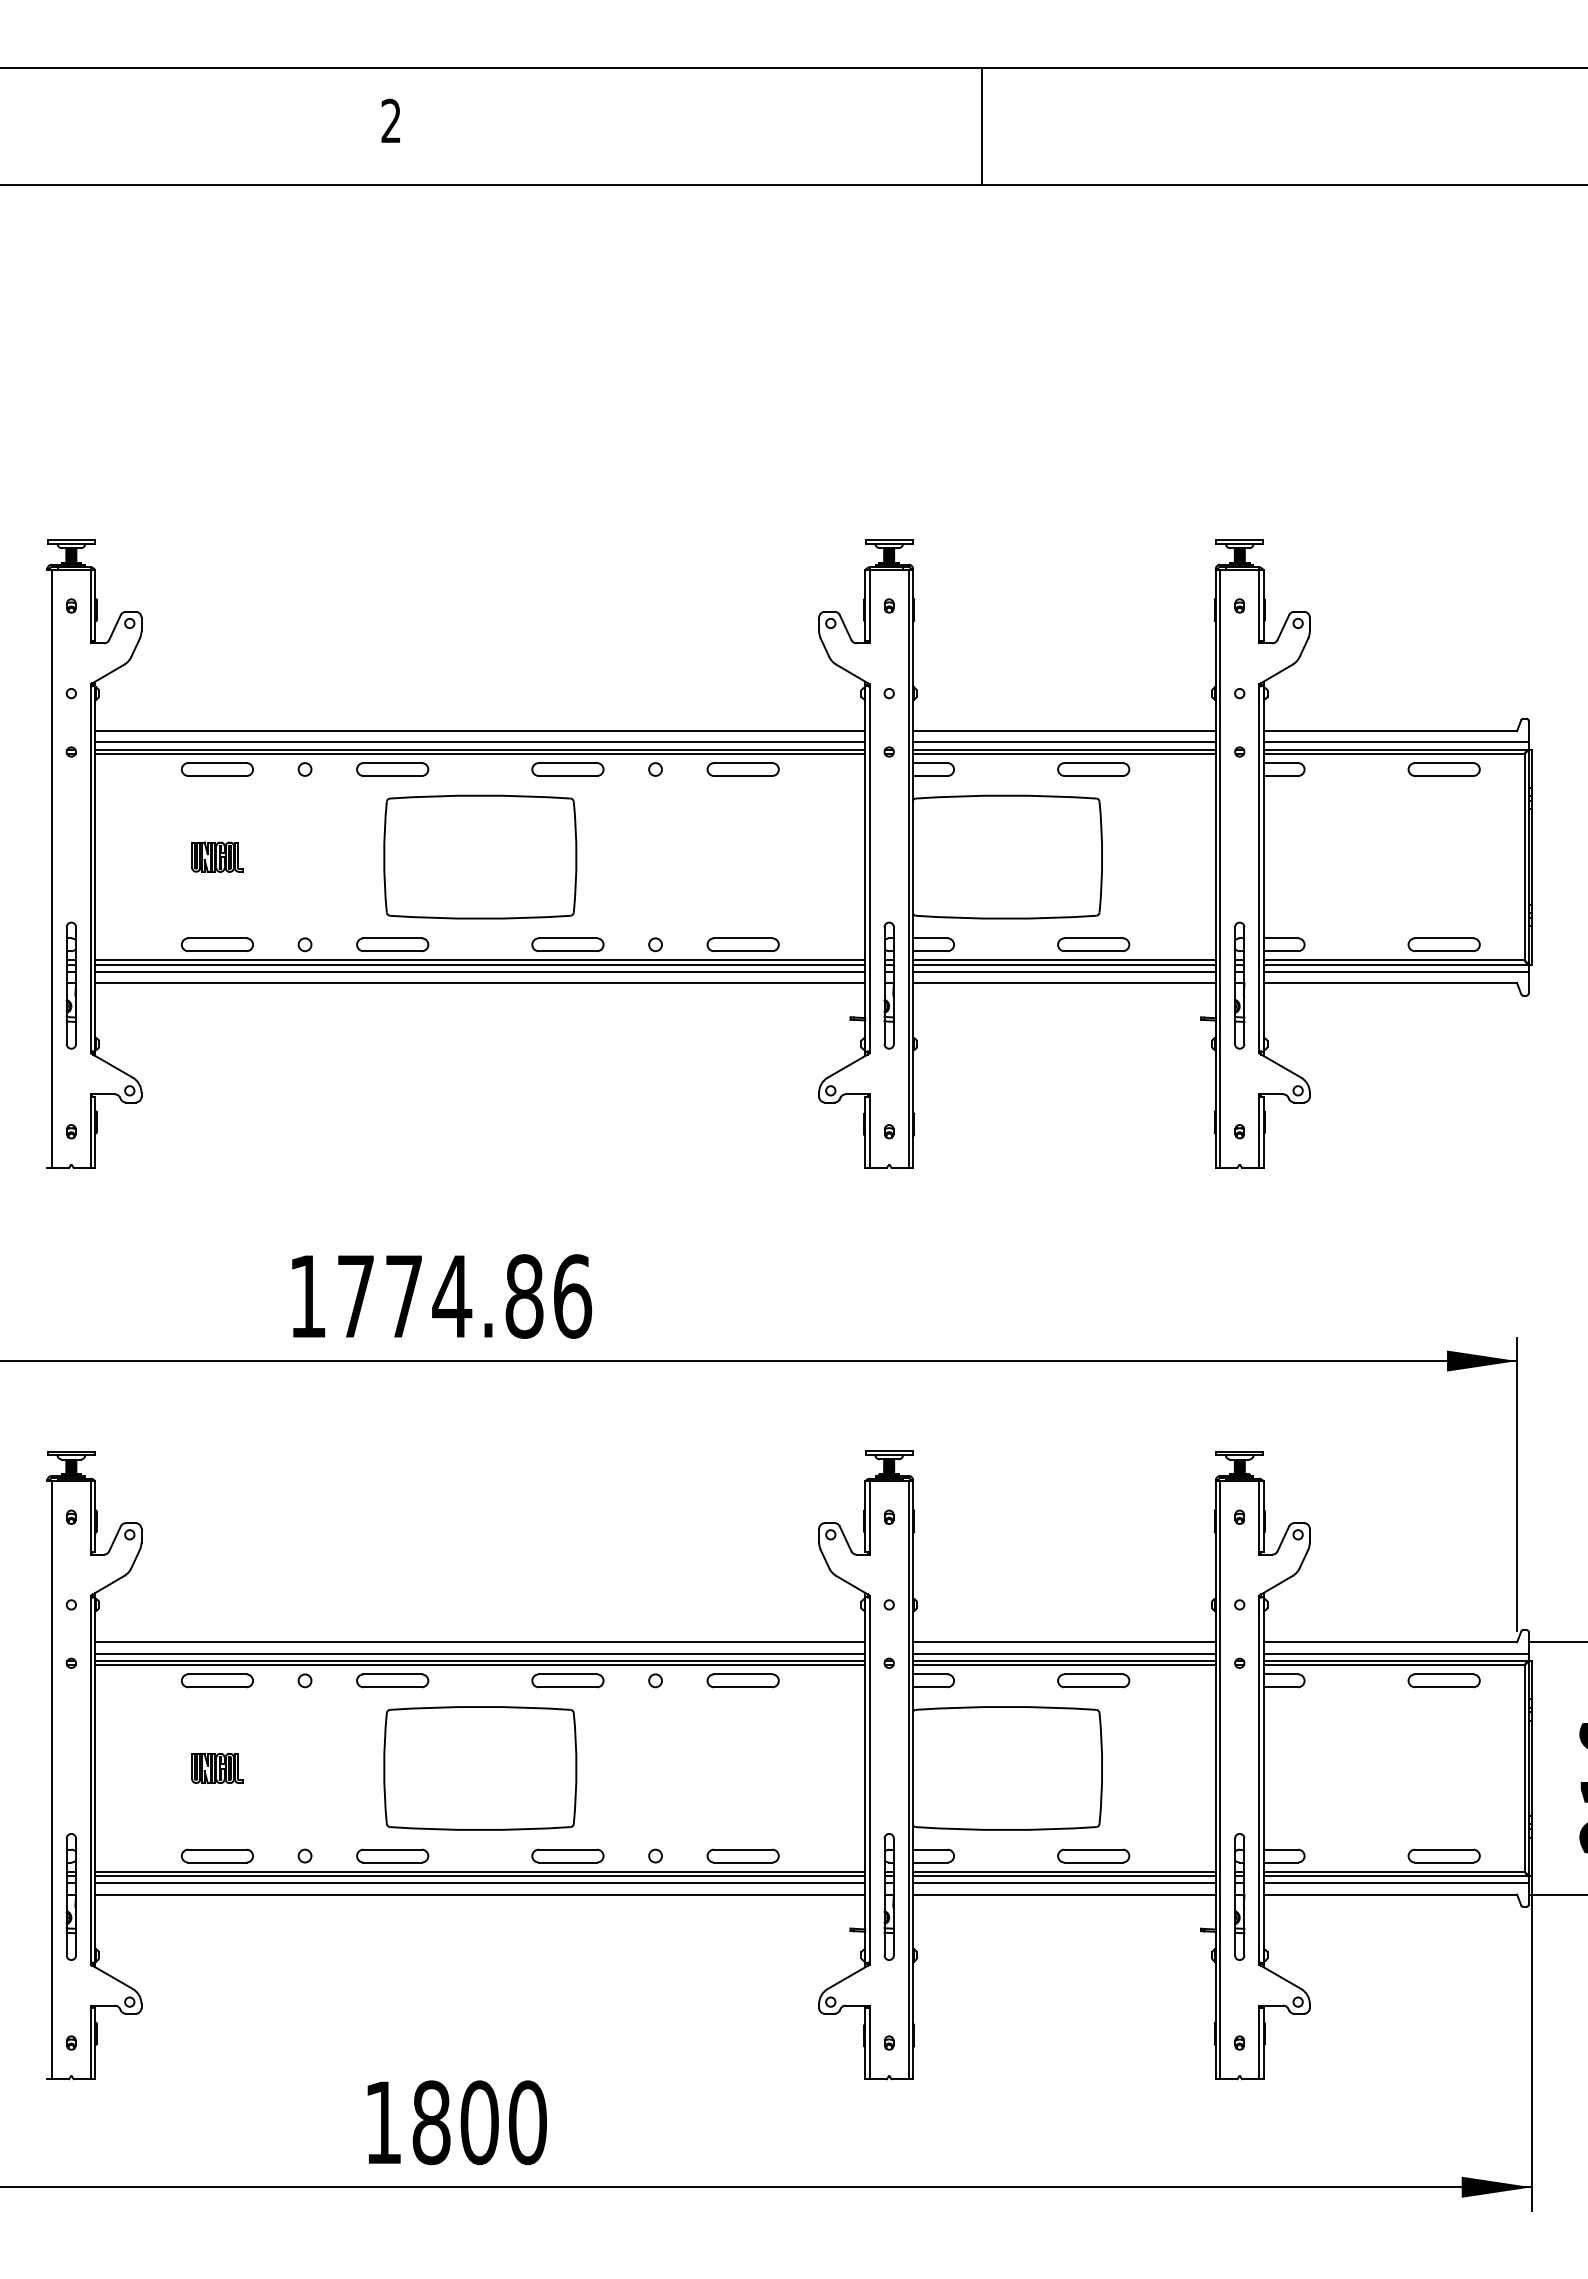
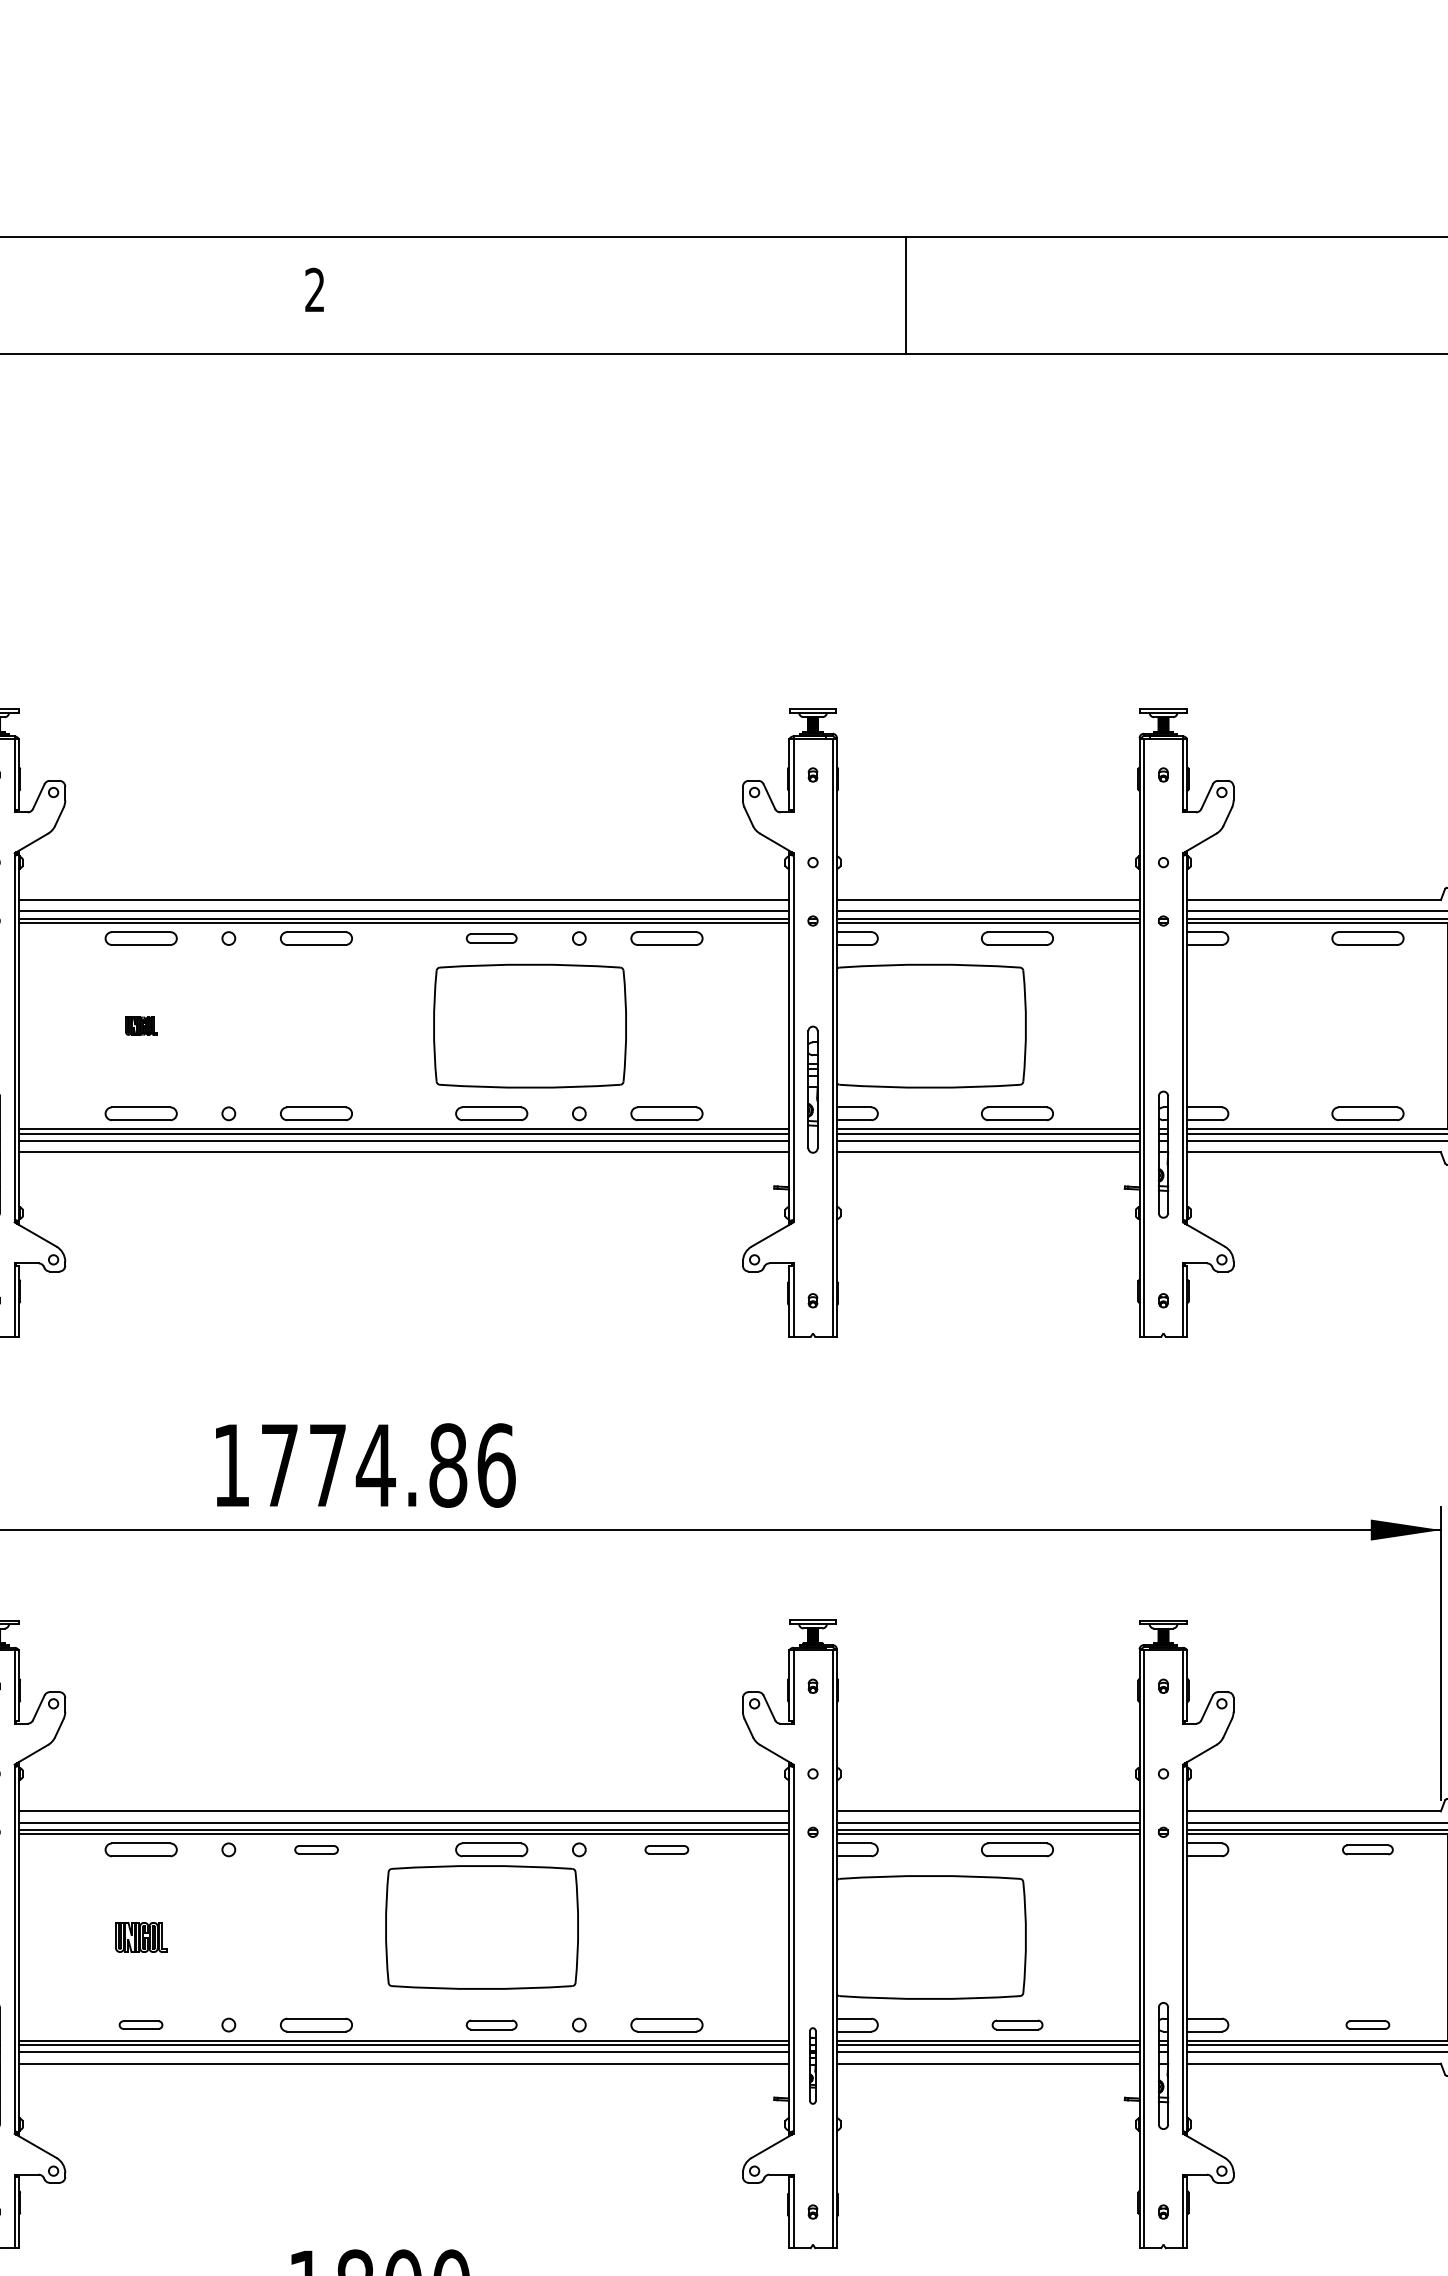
part: (567, 769) -> (491, 938), size x0.7
part: (217, 856) -> (141, 1025), size x0.6
part: (480, 856) -> (530, 1025), moved
part: (888, 985) -> (812, 1089), moved
part: (392, 1680) -> (316, 1849), size x0.6
part: (742, 1680) -> (666, 1849), size x0.6
part: (1443, 1680) -> (1367, 1849), size x0.7
part: (480, 1768) -> (482, 1927), moved
part: (216, 1855) -> (140, 2024), size x0.6
part: (567, 1855) -> (491, 2024), size x0.7
part: (1093, 1855) -> (1017, 2024), size x0.7
part: (1443, 1855) -> (1367, 2024), size x0.6
part: (888, 1896) -> (812, 2065), size x0.6

